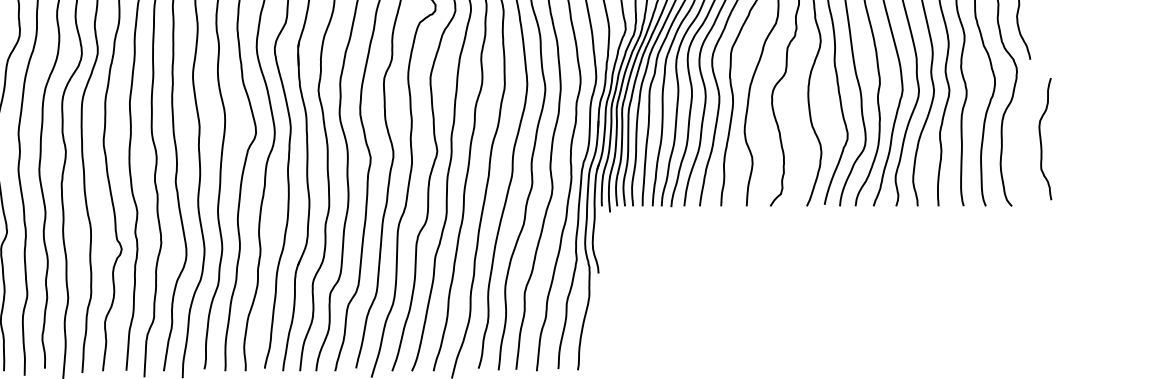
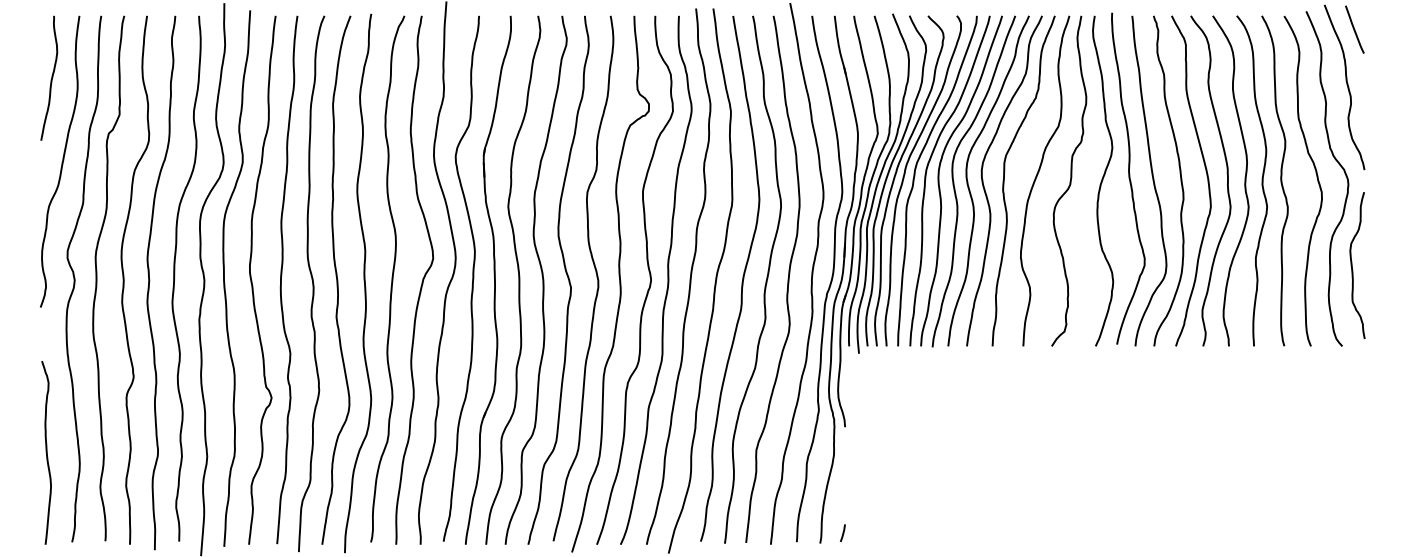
curve: (1041, 139) -> (1352, 265), moved
line: (596, 361) -> (842, 532), added

